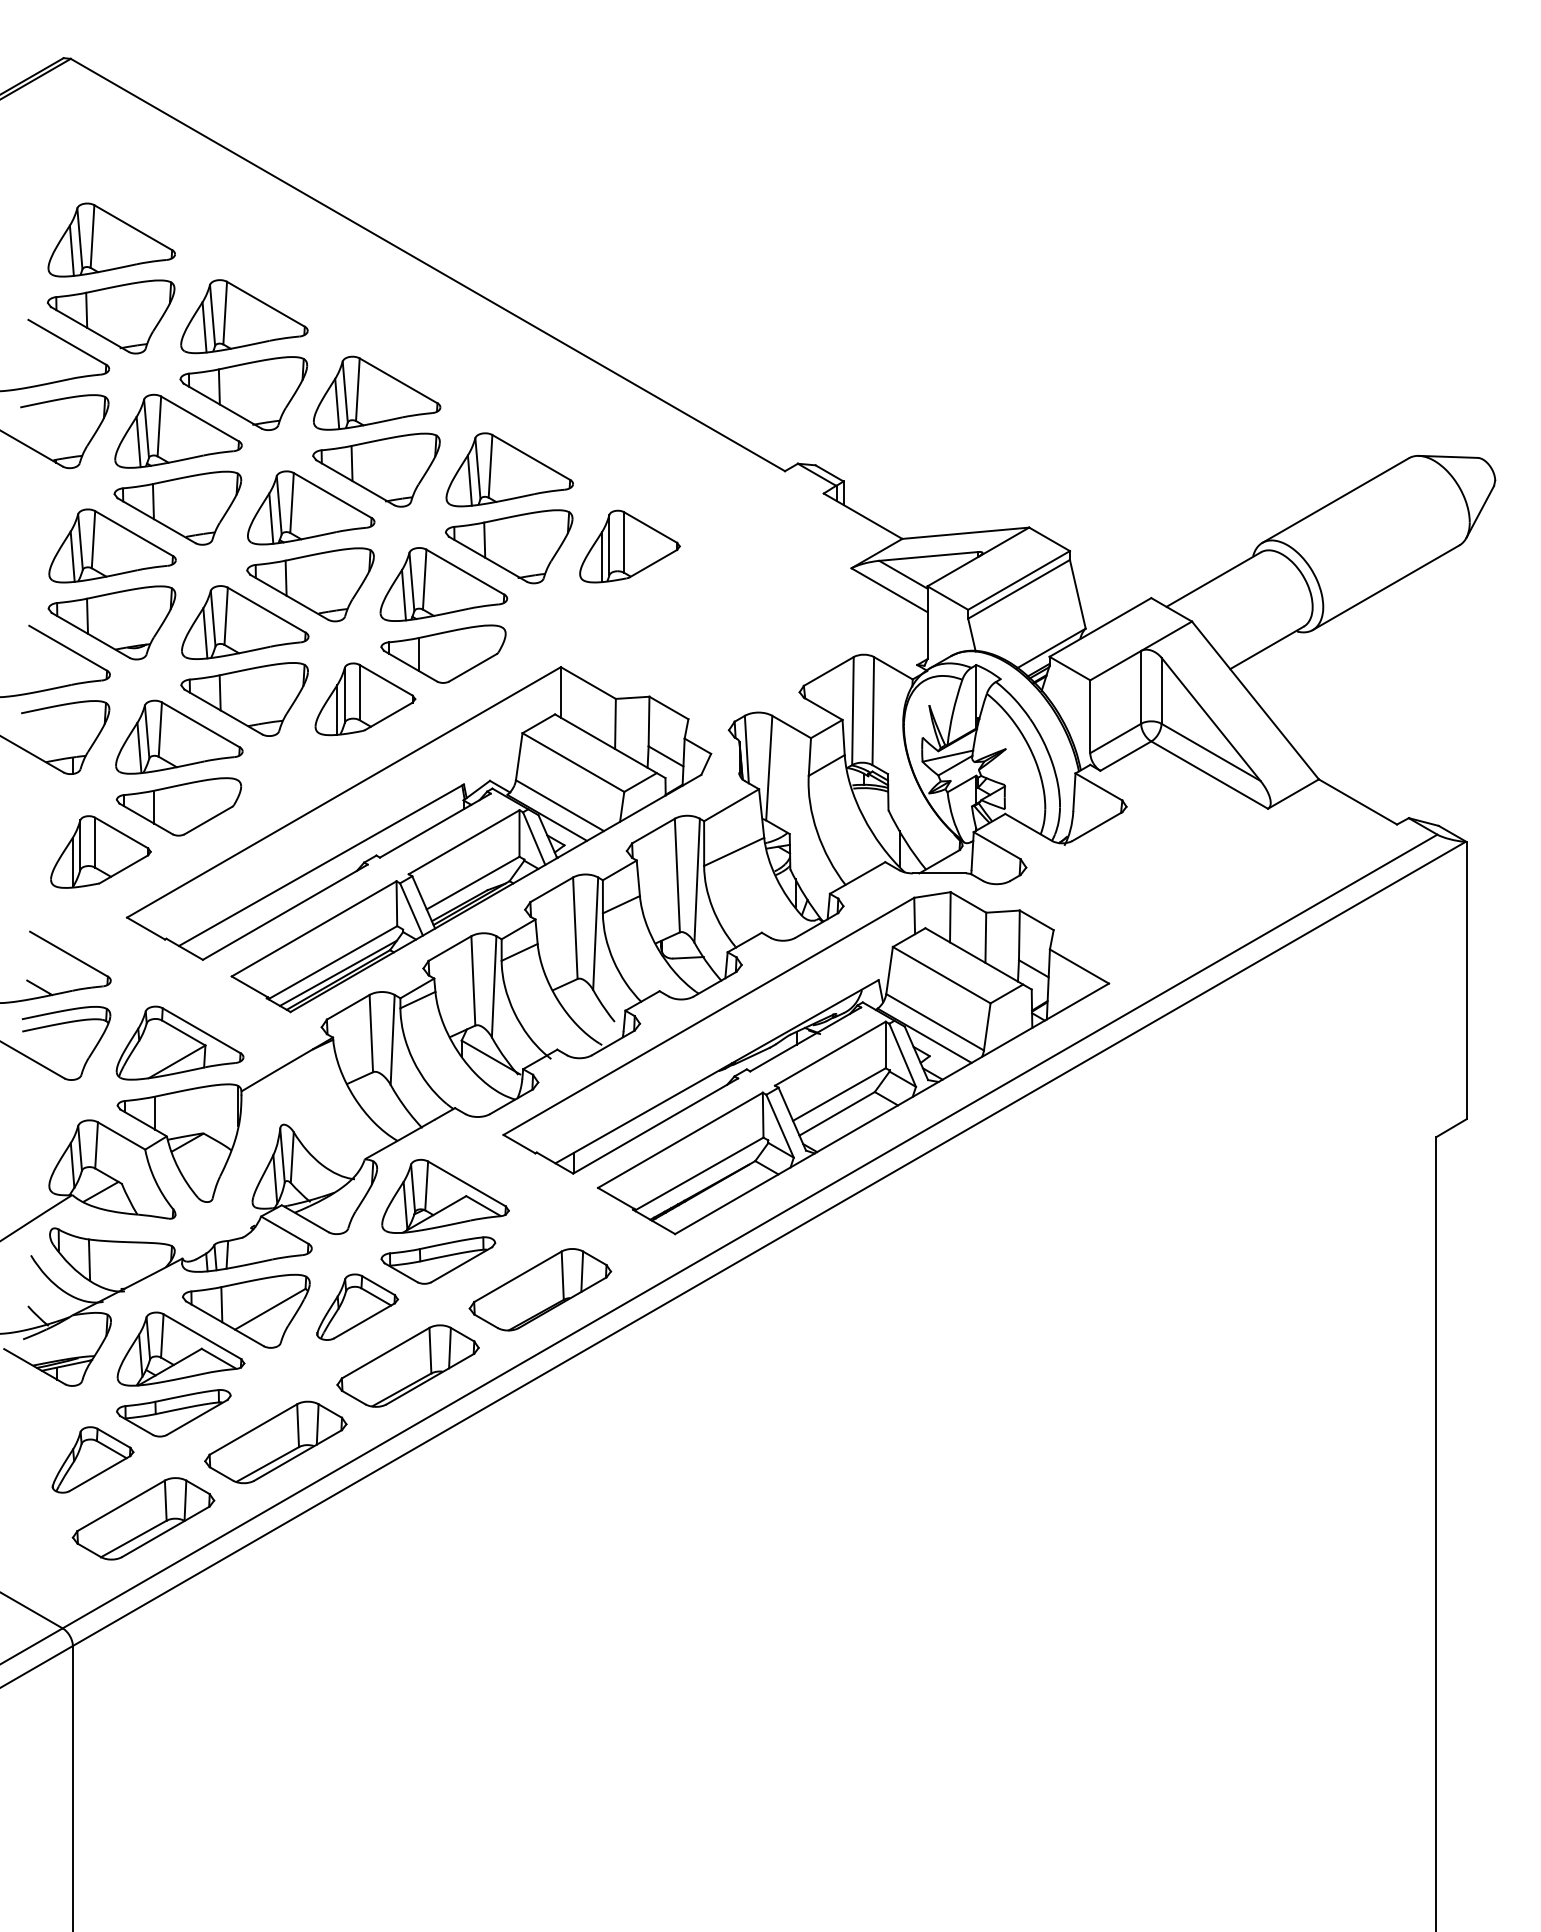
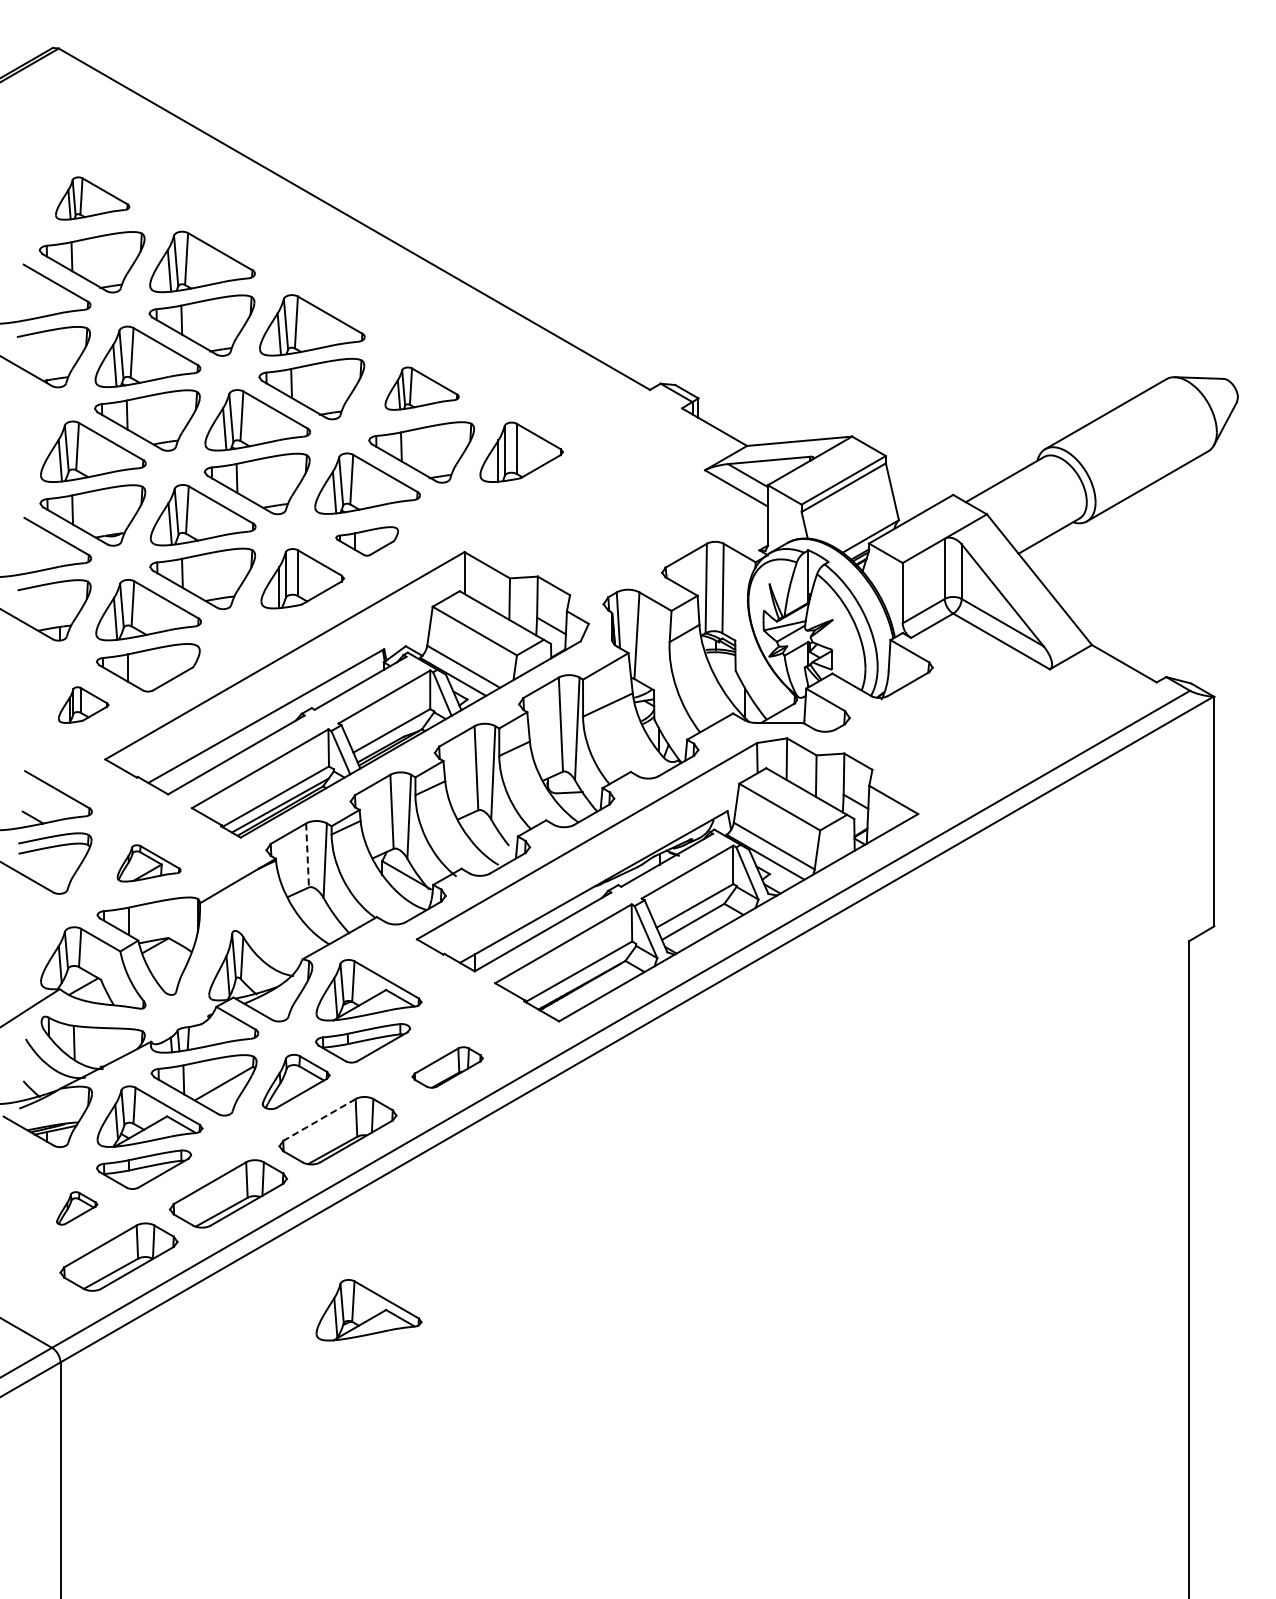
part: (111, 239) -> (92, 198), size x0.7
part: (508, 469) -> (421, 388), size x0.7
part: (442, 654) -> (366, 541), size x0.6
part: (100, 851) -> (83, 704), size x0.6
line: (371, 1033) -> (307, 855), solid -> dashed
part: (179, 1043) -> (148, 863), size x0.6
part: (540, 1289) -> (447, 1067), size x0.6
line: (385, 1353) -> (319, 1120), solid -> dashed
part: (92, 1460) -> (76, 1208), size x0.6
part: (444, 1583) -> (368, 1310), added

